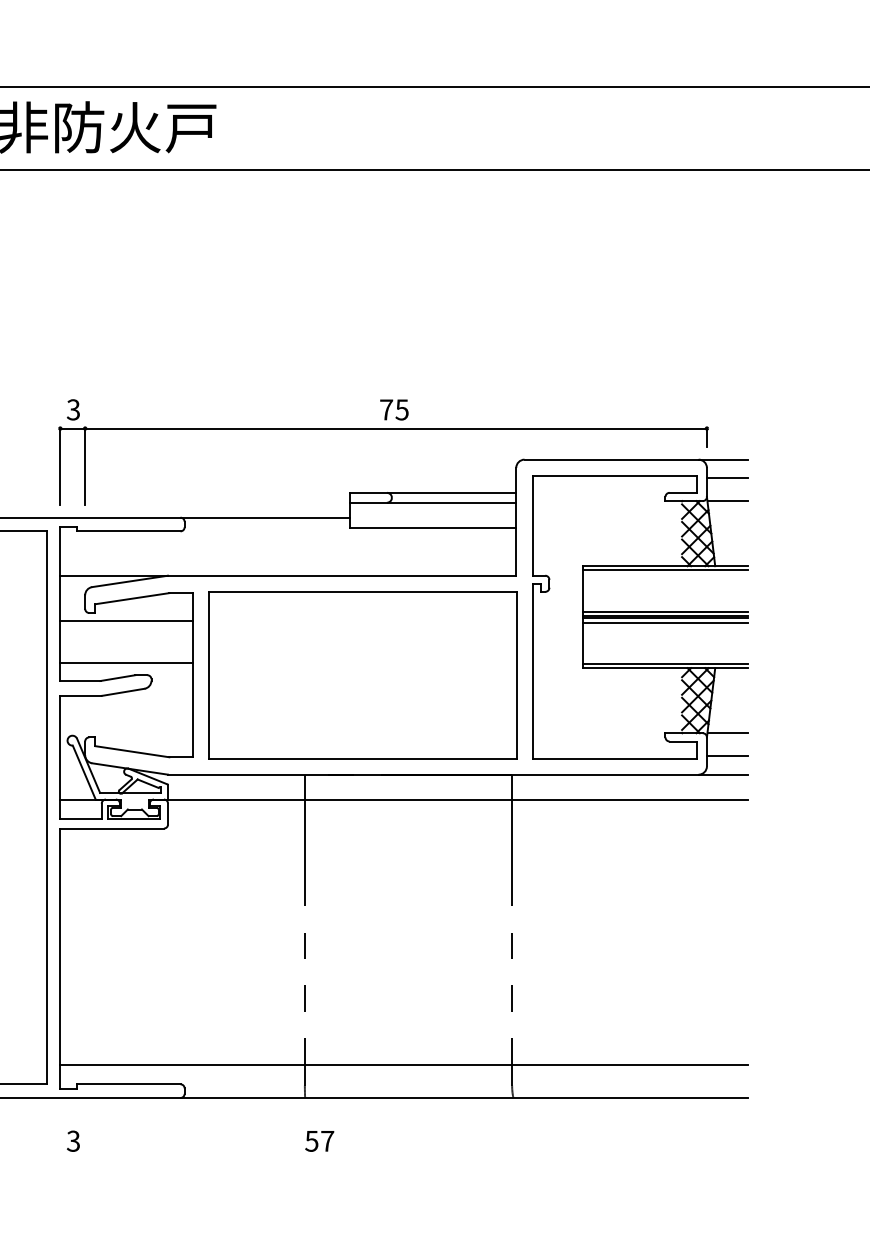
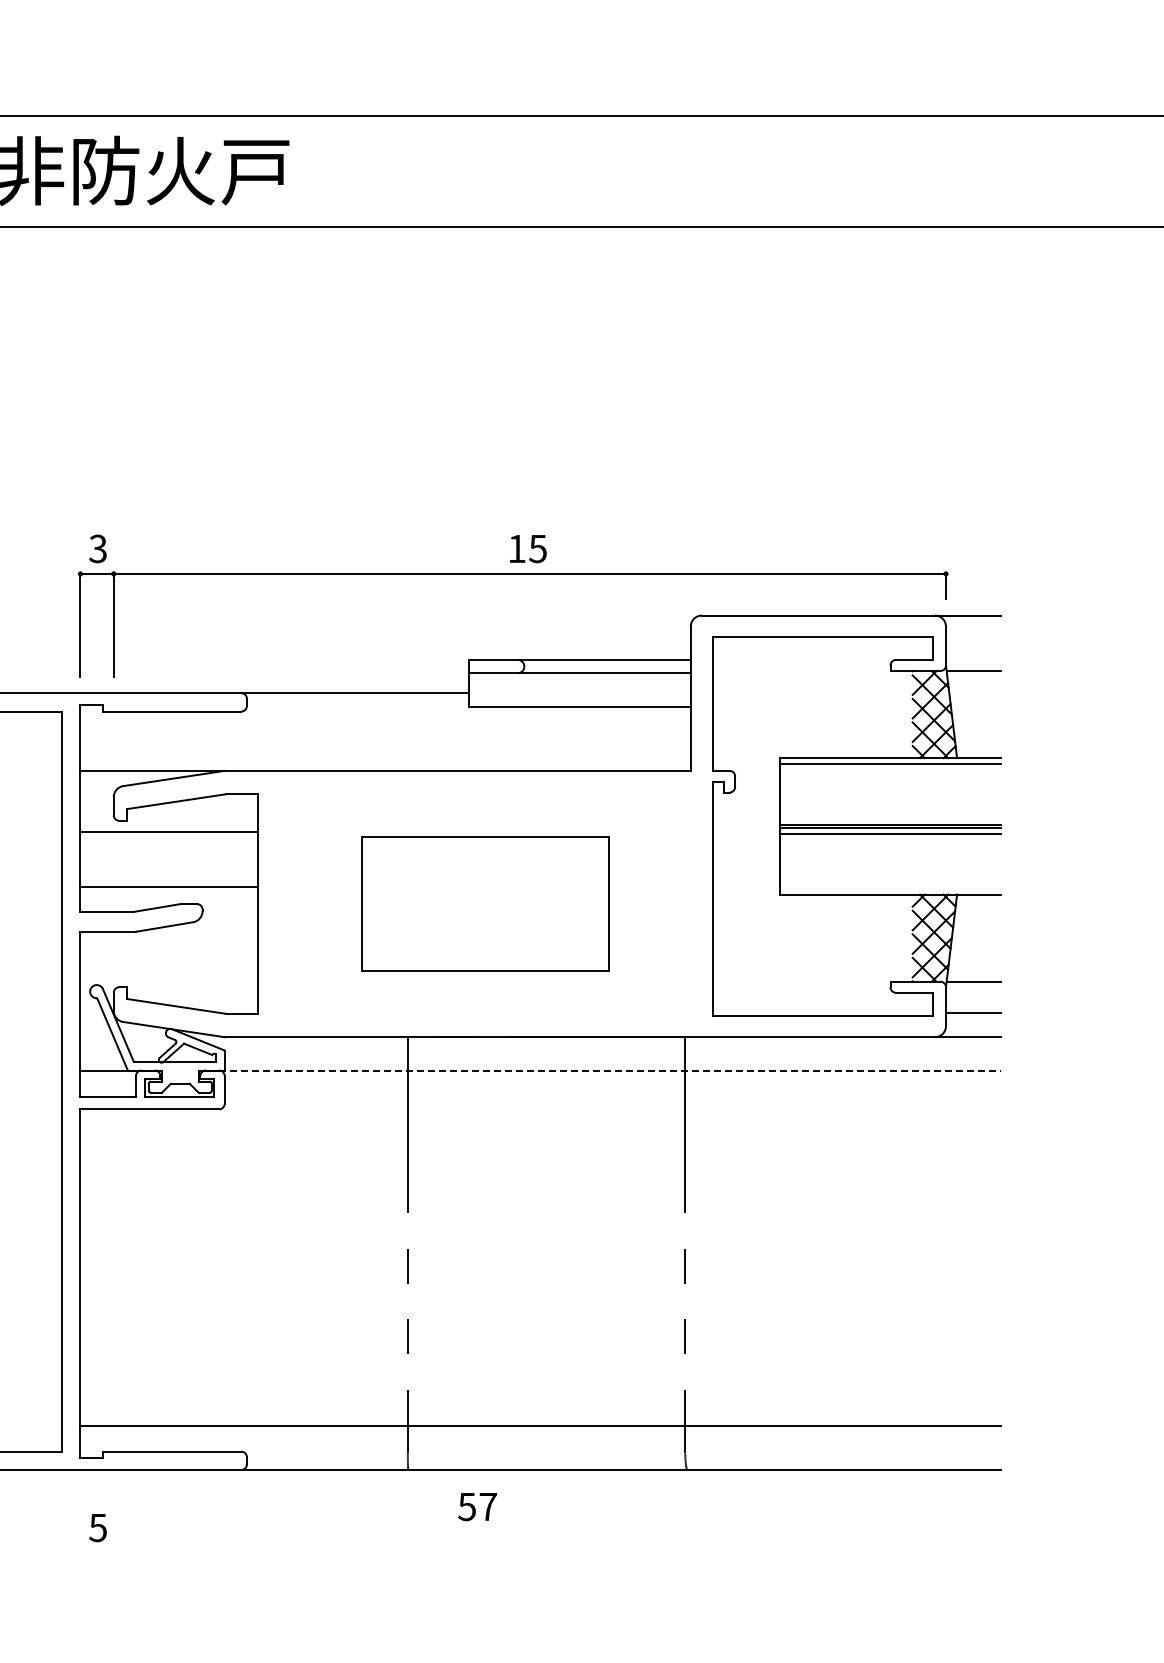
text: (386, 409) -> (516, 548), 75 -> 15
line: (727, 477) -> (973, 639), removed
line: (665, 612) -> (890, 819), removed
line: (665, 664) -> (890, 889), removed
part: (362, 675) -> (485, 904), size x0.6
line: (456, 799) -> (610, 1070), solid -> dashed
text: (73, 1140) -> (98, 1527), 3 -> 5
text: (319, 1141) -> (477, 1507), moved

